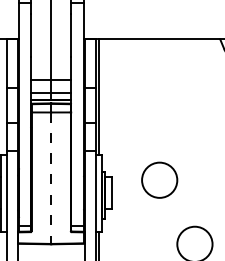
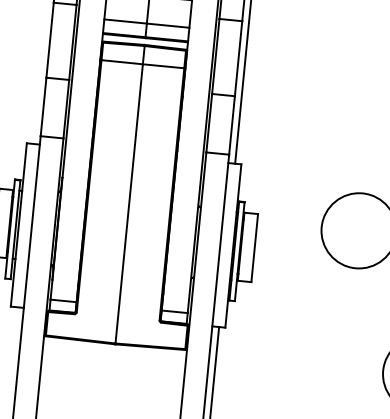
line: (51, 178) -> (129, 204), dashed -> solid

